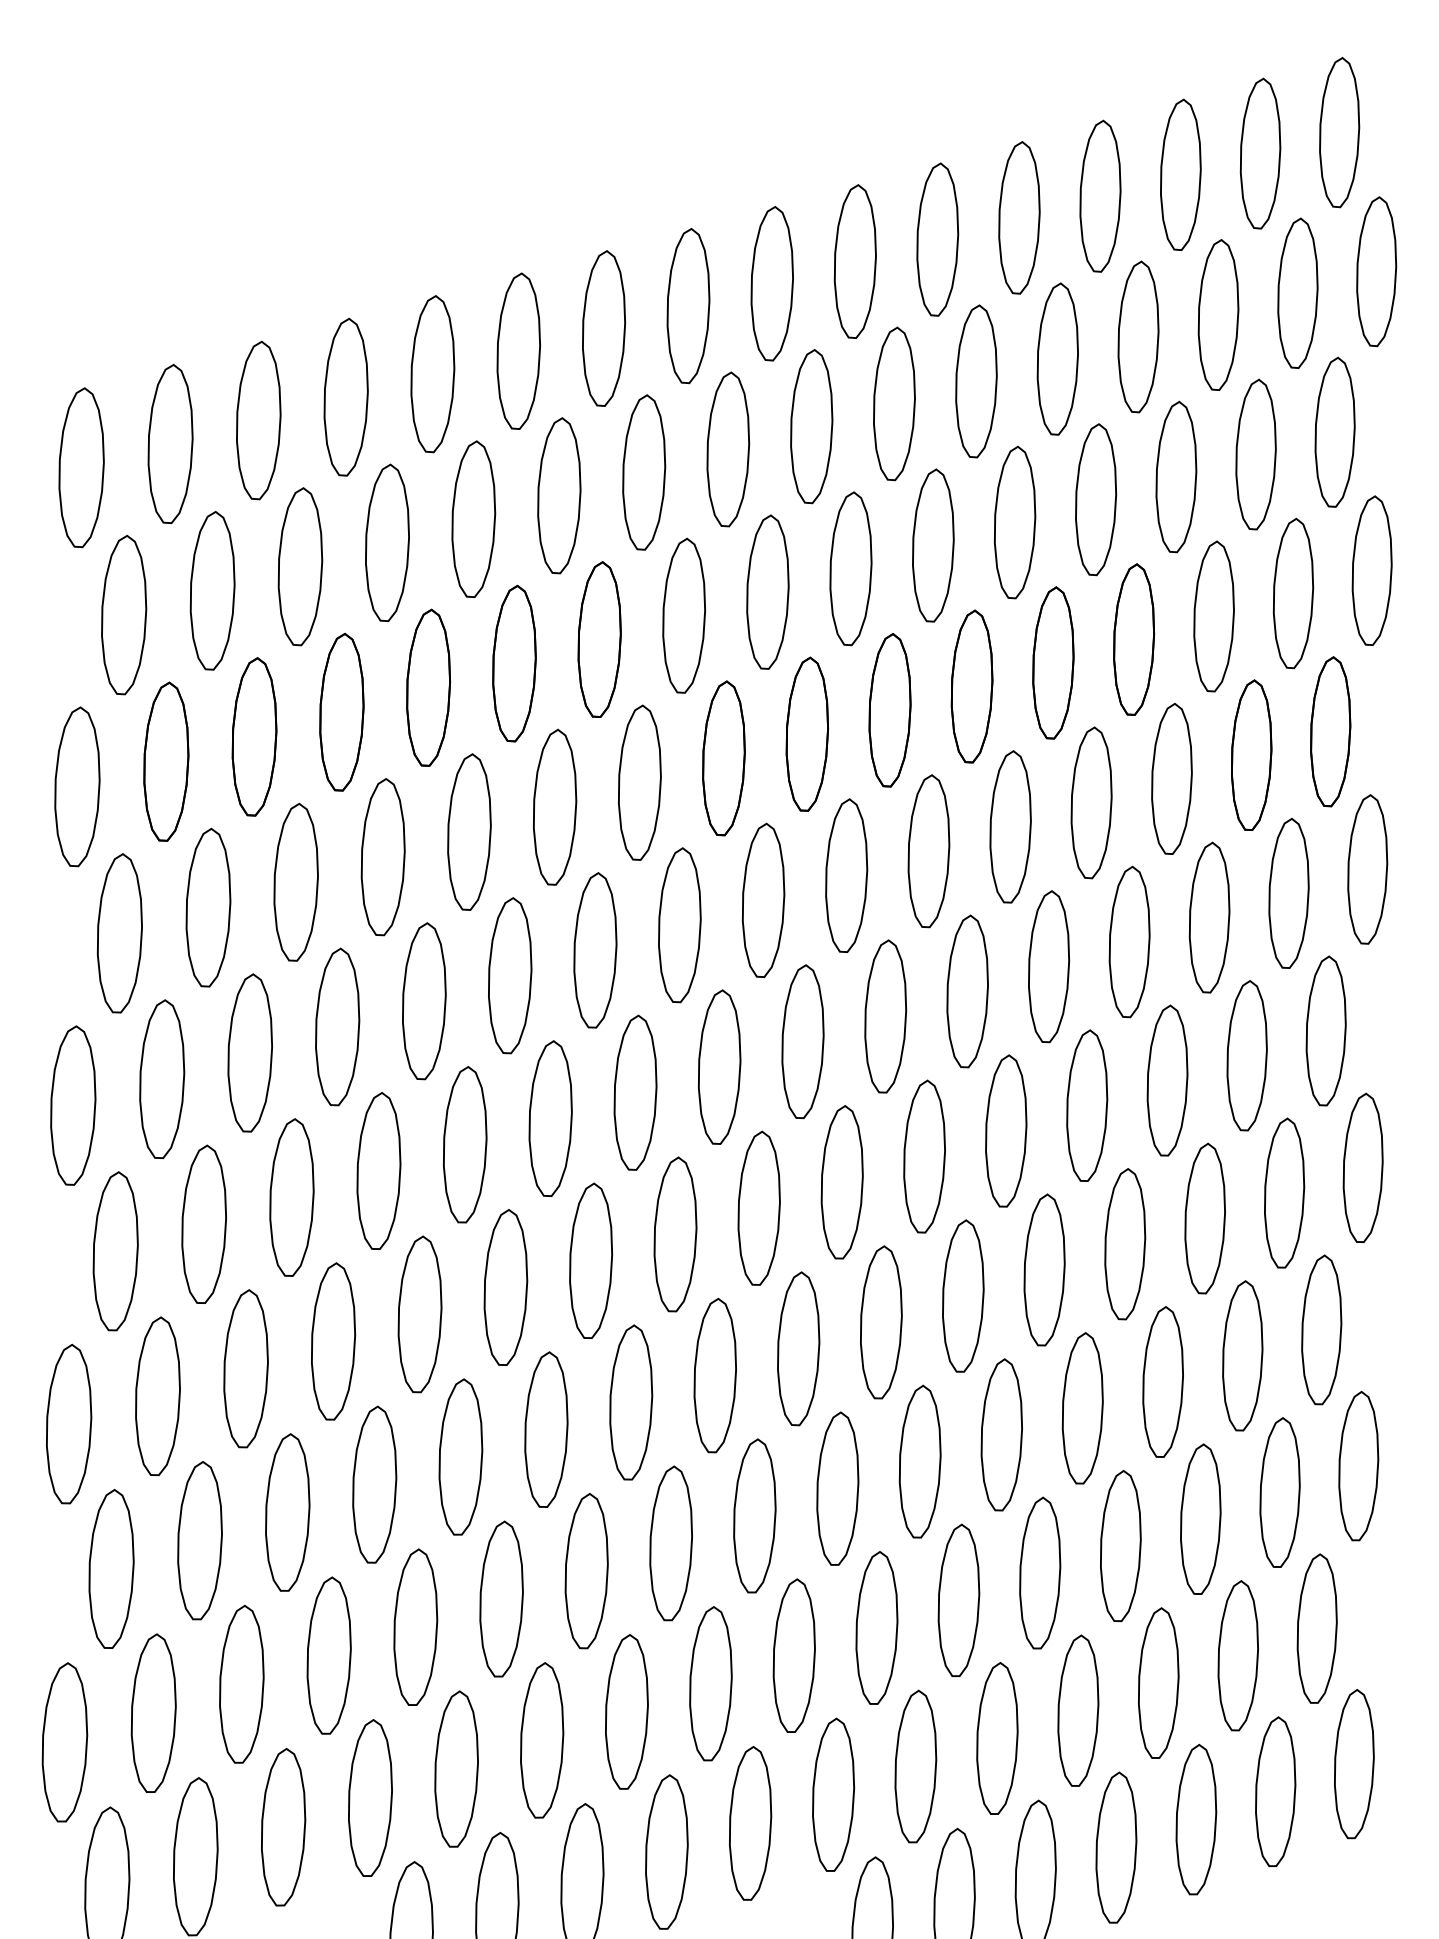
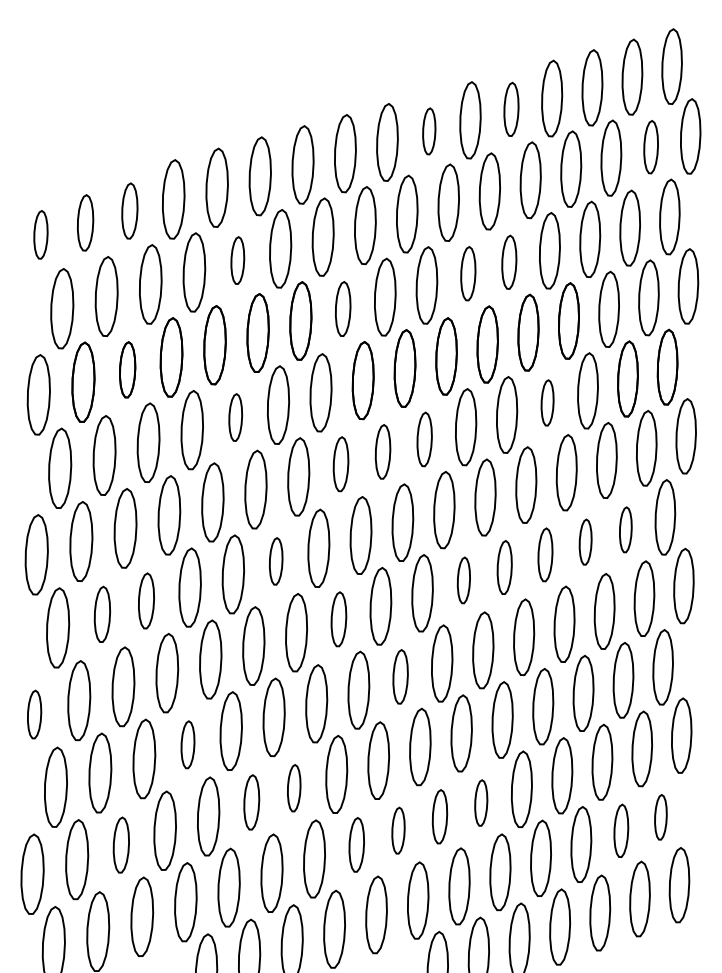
part: (1019, 218) -> (511, 109), size x0.7
part: (856, 261) -> (429, 131), size x0.6
part: (1296, 291) -> (650, 146), size x0.7
part: (258, 419) -> (129, 210), size x0.7
part: (170, 443) -> (85, 222), size x0.7
part: (80, 467) -> (40, 234), size x0.6
part: (473, 519) -> (237, 260), size x0.6
part: (1015, 523) -> (509, 262), size x0.7
part: (933, 544) -> (468, 273), size x0.7
part: (682, 614) -> (342, 308), size x0.7
part: (254, 736) -> (127, 369), size x0.7
part: (1091, 802) -> (547, 402), size x0.6
part: (469, 831) -> (235, 417), size x0.6
part: (846, 875) -> (424, 439), size x0.7
part: (762, 899) -> (382, 451), size x0.7
part: (678, 923) -> (340, 463), size x0.7
part: (1246, 1055) -> (625, 529), size x0.6
part: (1166, 1079) -> (585, 541), size x0.6
part: (1087, 1105) -> (545, 554), size x0.7
part: (549, 1118) -> (275, 561), size x0.6
part: (1005, 1130) -> (504, 567), size x0.7
part: (923, 1156) -> (463, 580), size x0.6
part: (291, 1196) -> (146, 600), size x0.7
part: (204, 1224) -> (102, 614), size x0.7
part: (674, 1232) -> (338, 618), size x0.7
part: (798, 1348) -> (400, 676), size x0.7
part: (68, 1423) -> (34, 714), size x0.6
part: (373, 1483) -> (187, 744), size x0.6
part: (584, 1569) -> (293, 787), size x0.6
part: (501, 1599) -> (251, 802), size x0.7
part: (959, 1599) -> (481, 802), size x0.6
part: (875, 1627) -> (439, 816), size x0.7
part: (1316, 1629) -> (660, 817), size x0.6
part: (794, 1655) -> (398, 830), size x0.6
part: (1238, 1655) -> (621, 830), size x0.7
part: (242, 1683) -> (121, 844), size x0.7
part: (710, 1683) -> (356, 844), size x0.7

